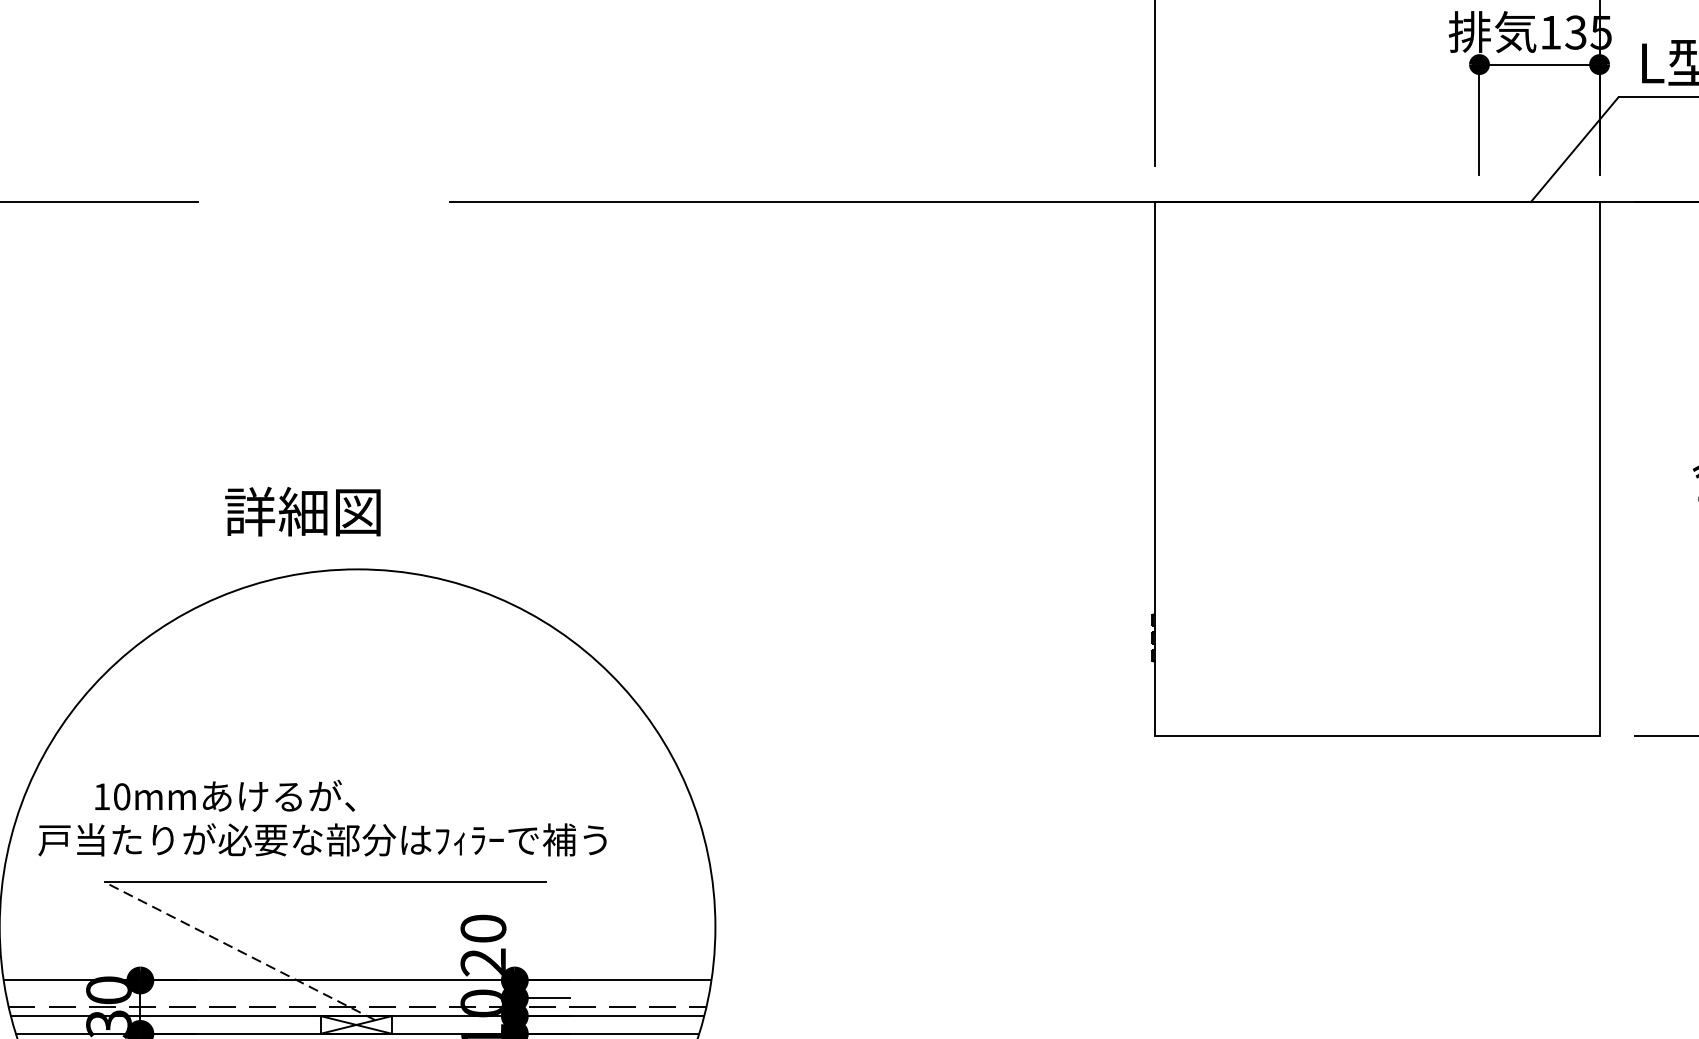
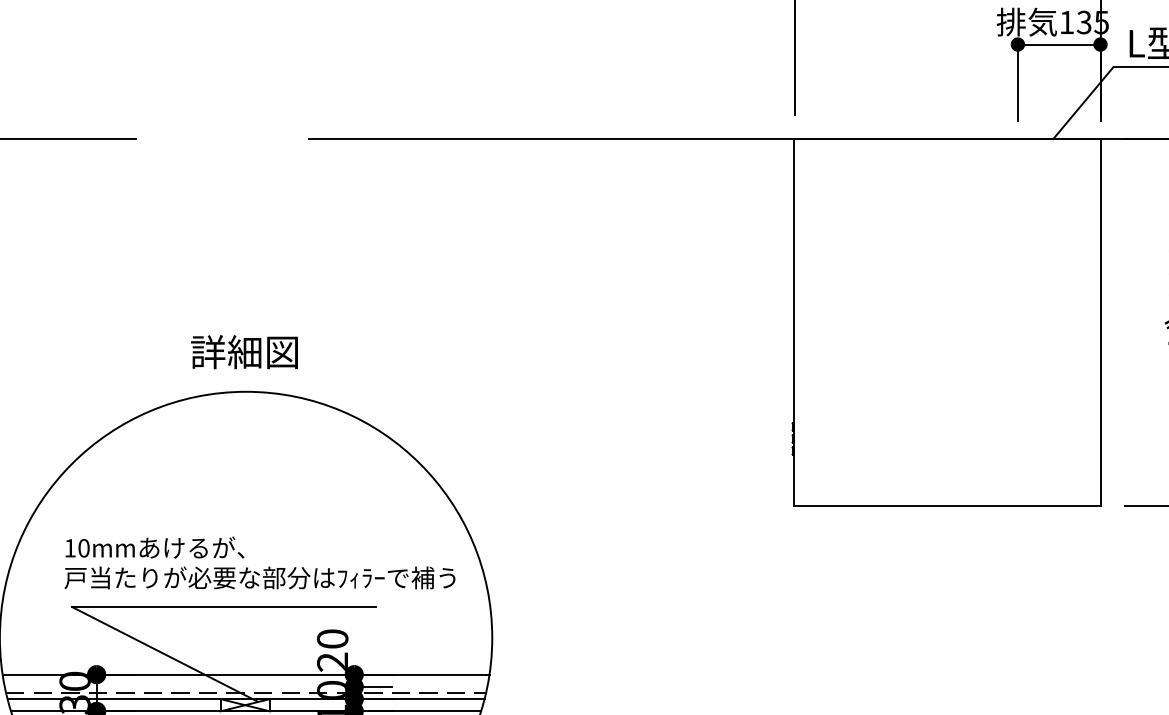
text: (302, 512) -> (244, 352), moved
text: (321, 839) -> (259, 577), moved
line: (238, 951) -> (164, 654), dashed -> solid

